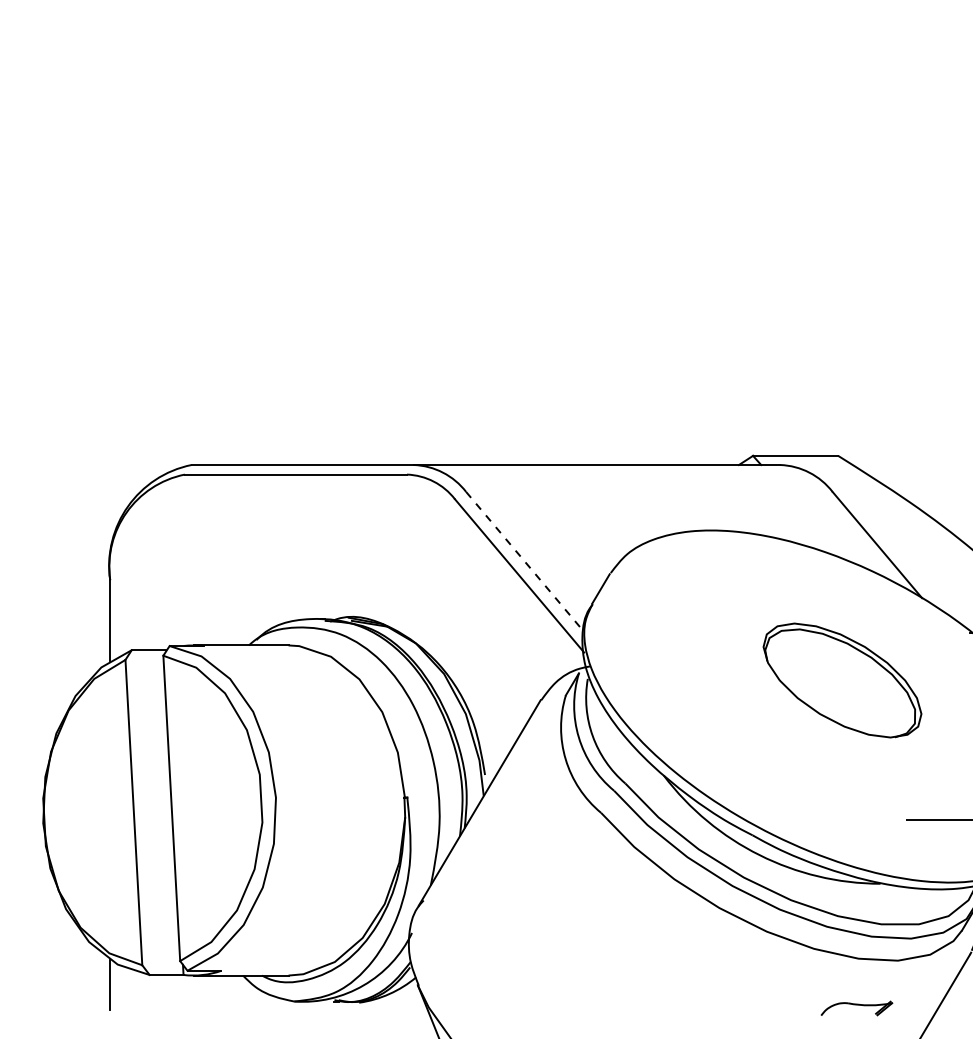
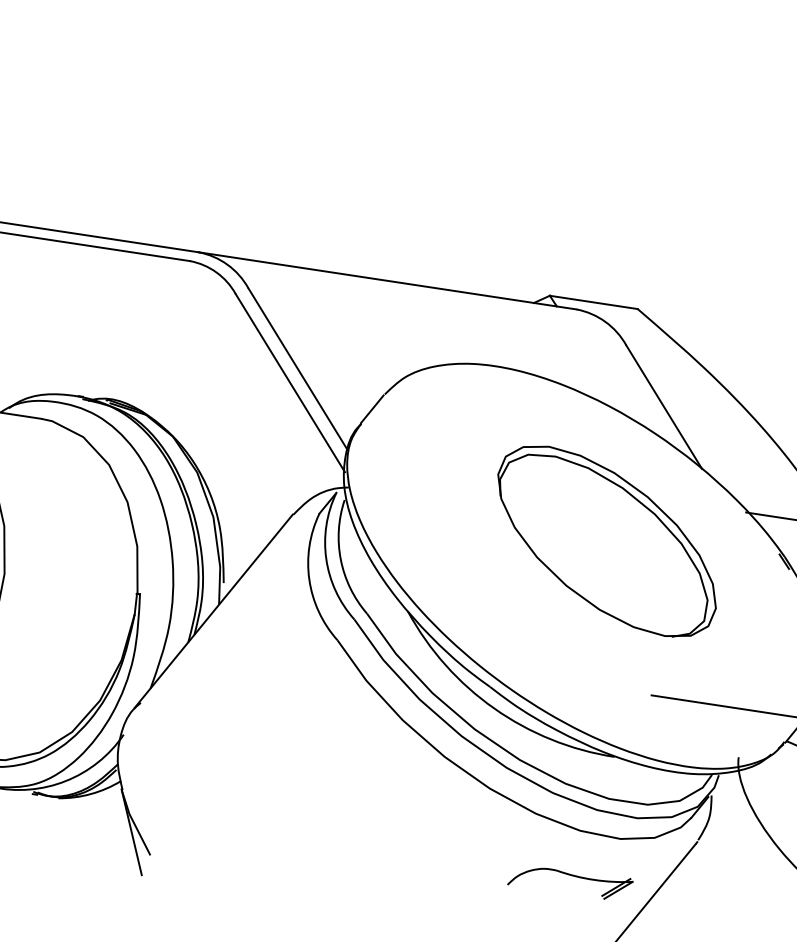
line: (525, 562) -> (298, 370), dashed -> solid
part: (842, 680) -> (607, 541), size x1.43
part: (856, 1008) -> (570, 881), size x1.67

